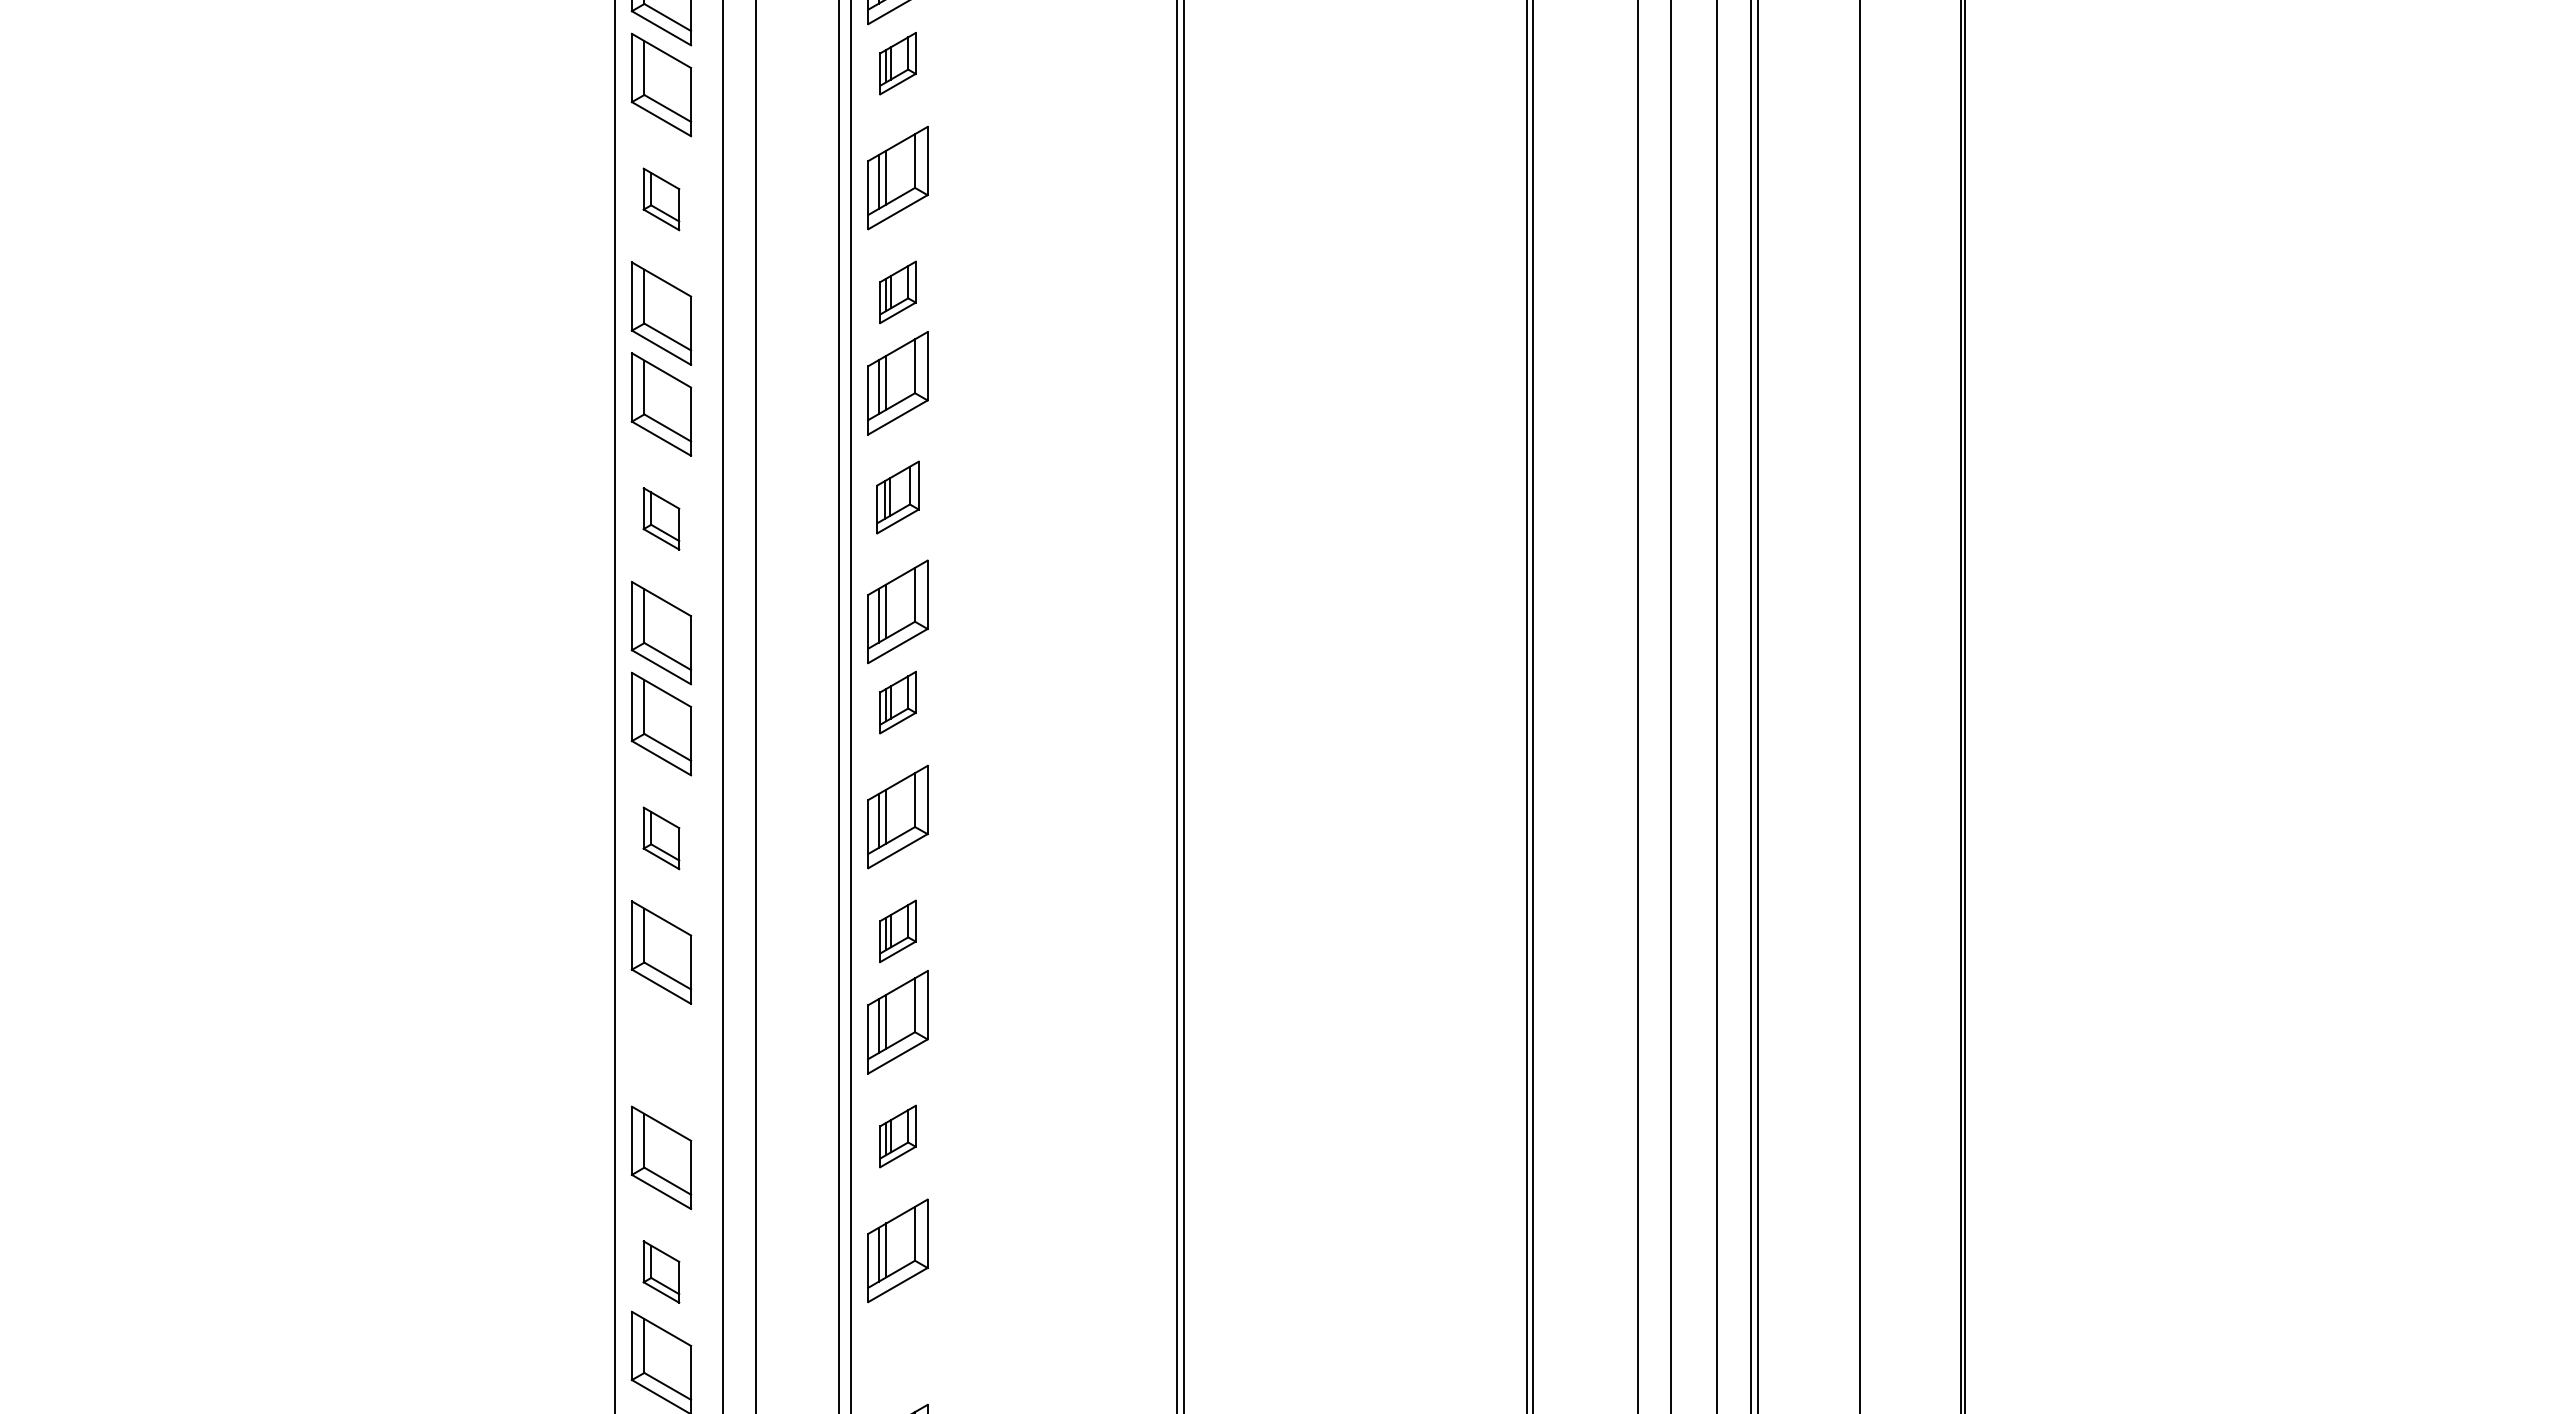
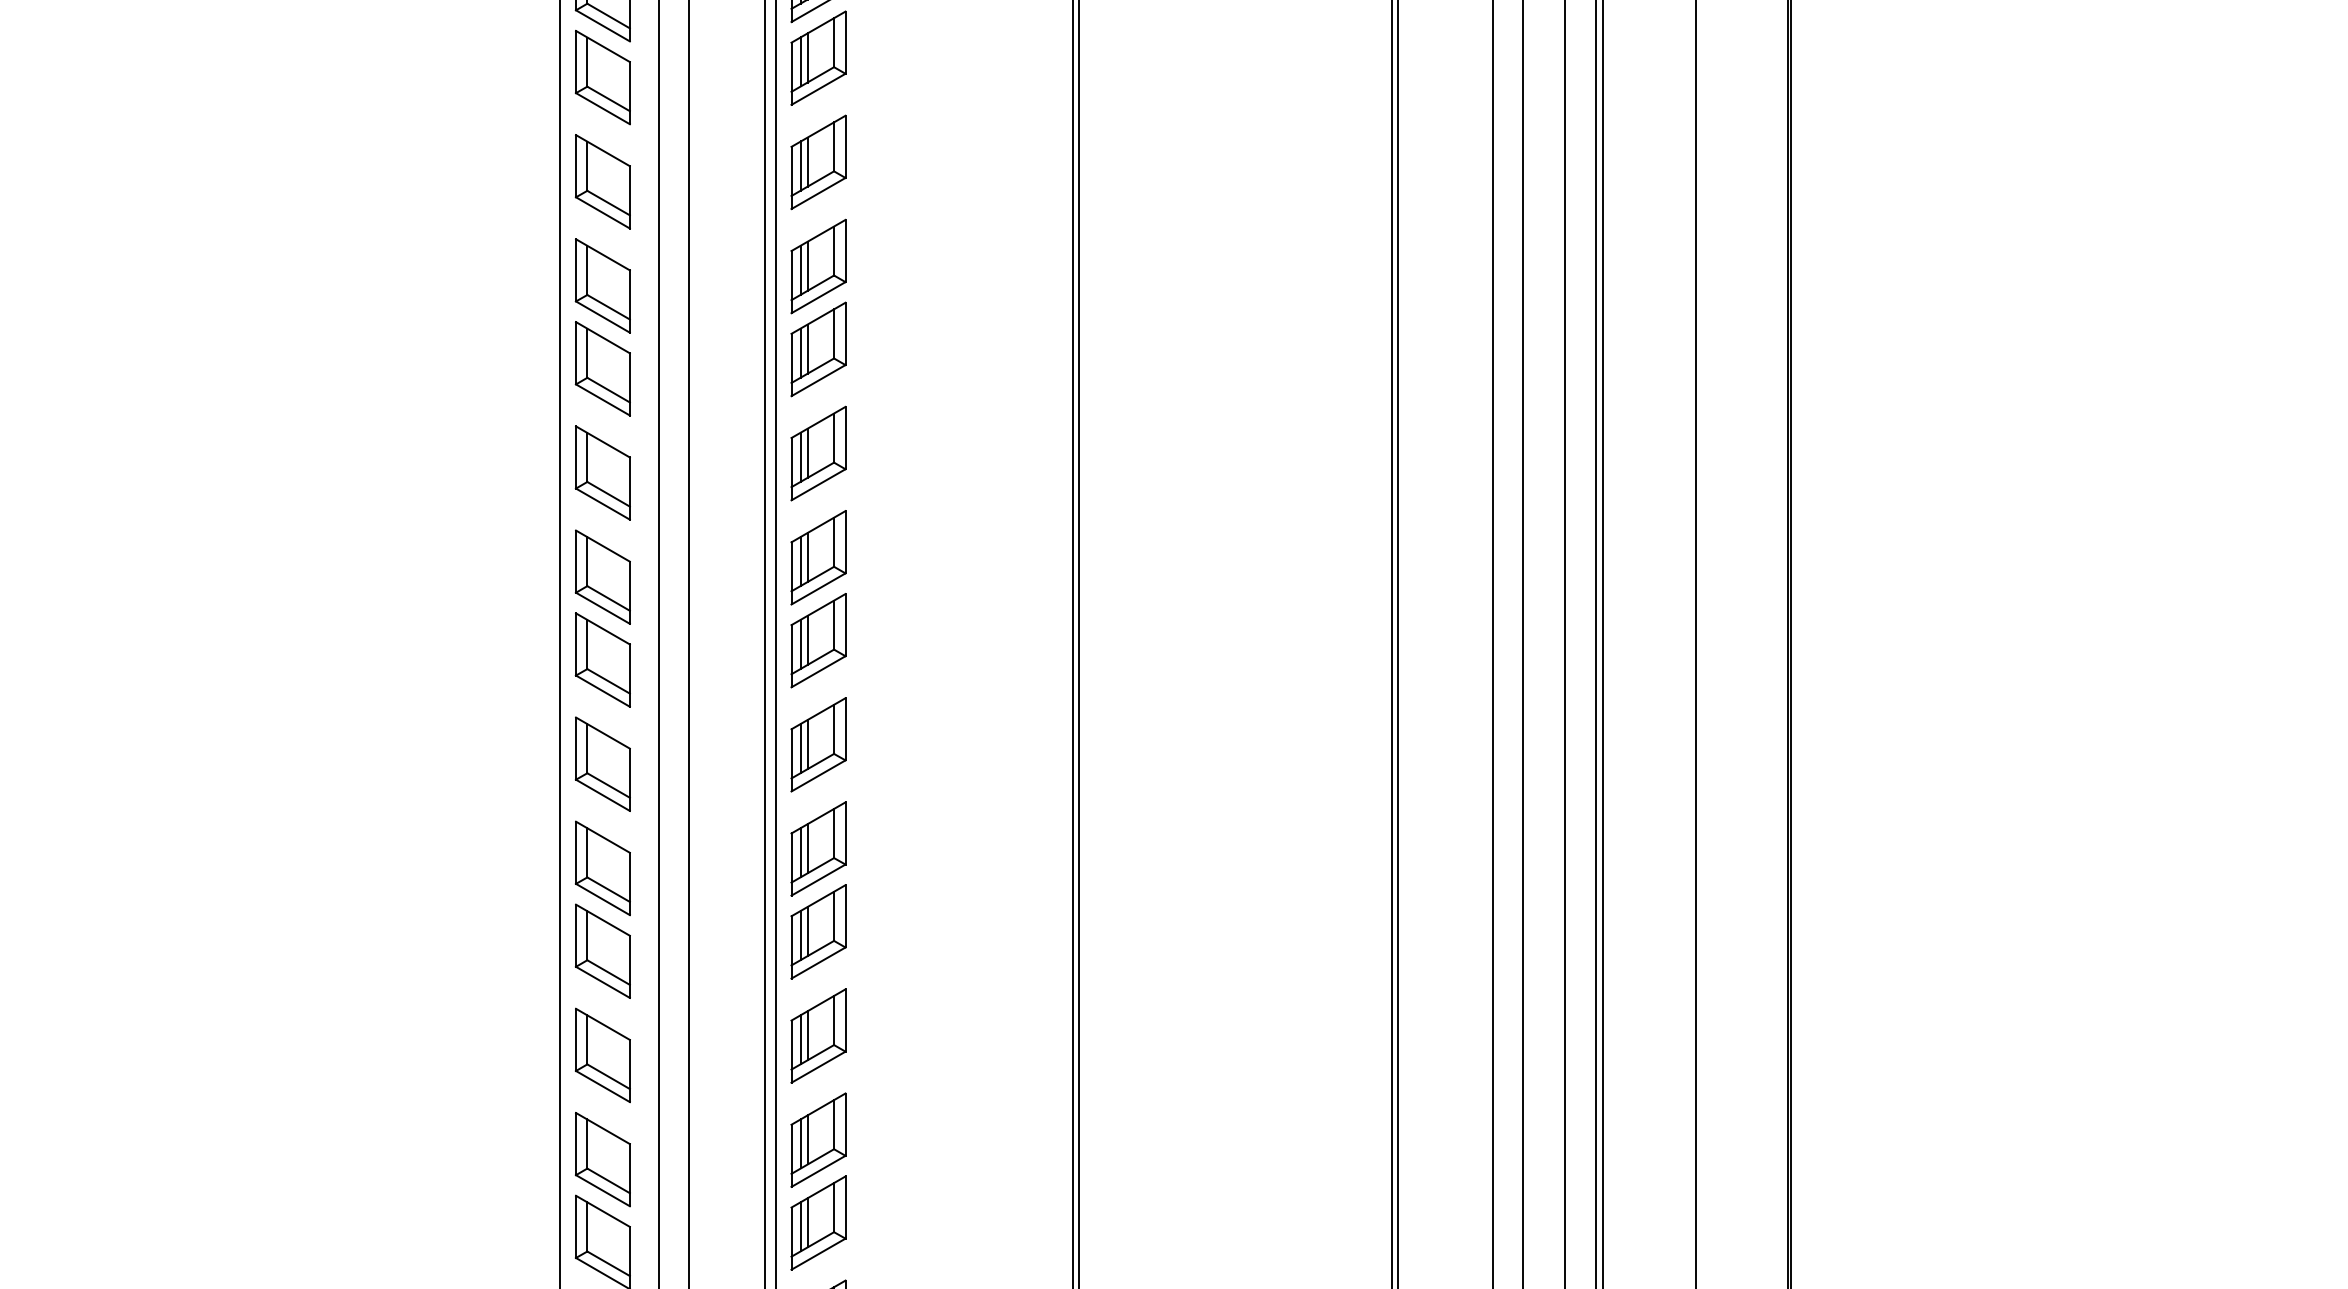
part: (897, 63) -> (818, 57), size x1.67
part: (661, 199) -> (602, 181), size x1.67
part: (897, 292) -> (818, 266), size x1.67
part: (897, 497) -> (818, 453), size x1.43
part: (661, 518) -> (602, 472), size x1.67
part: (897, 702) -> (818, 640), size x1.67
part: (661, 838) -> (602, 764), size x1.67
part: (897, 931) -> (818, 849), size x1.67
part: (661, 1043) -> (602, 951), added
part: (897, 1136) -> (818, 1035), size x1.67
part: (661, 1271) -> (602, 1159), size x1.67
part: (897, 1341) -> (818, 1222), added

